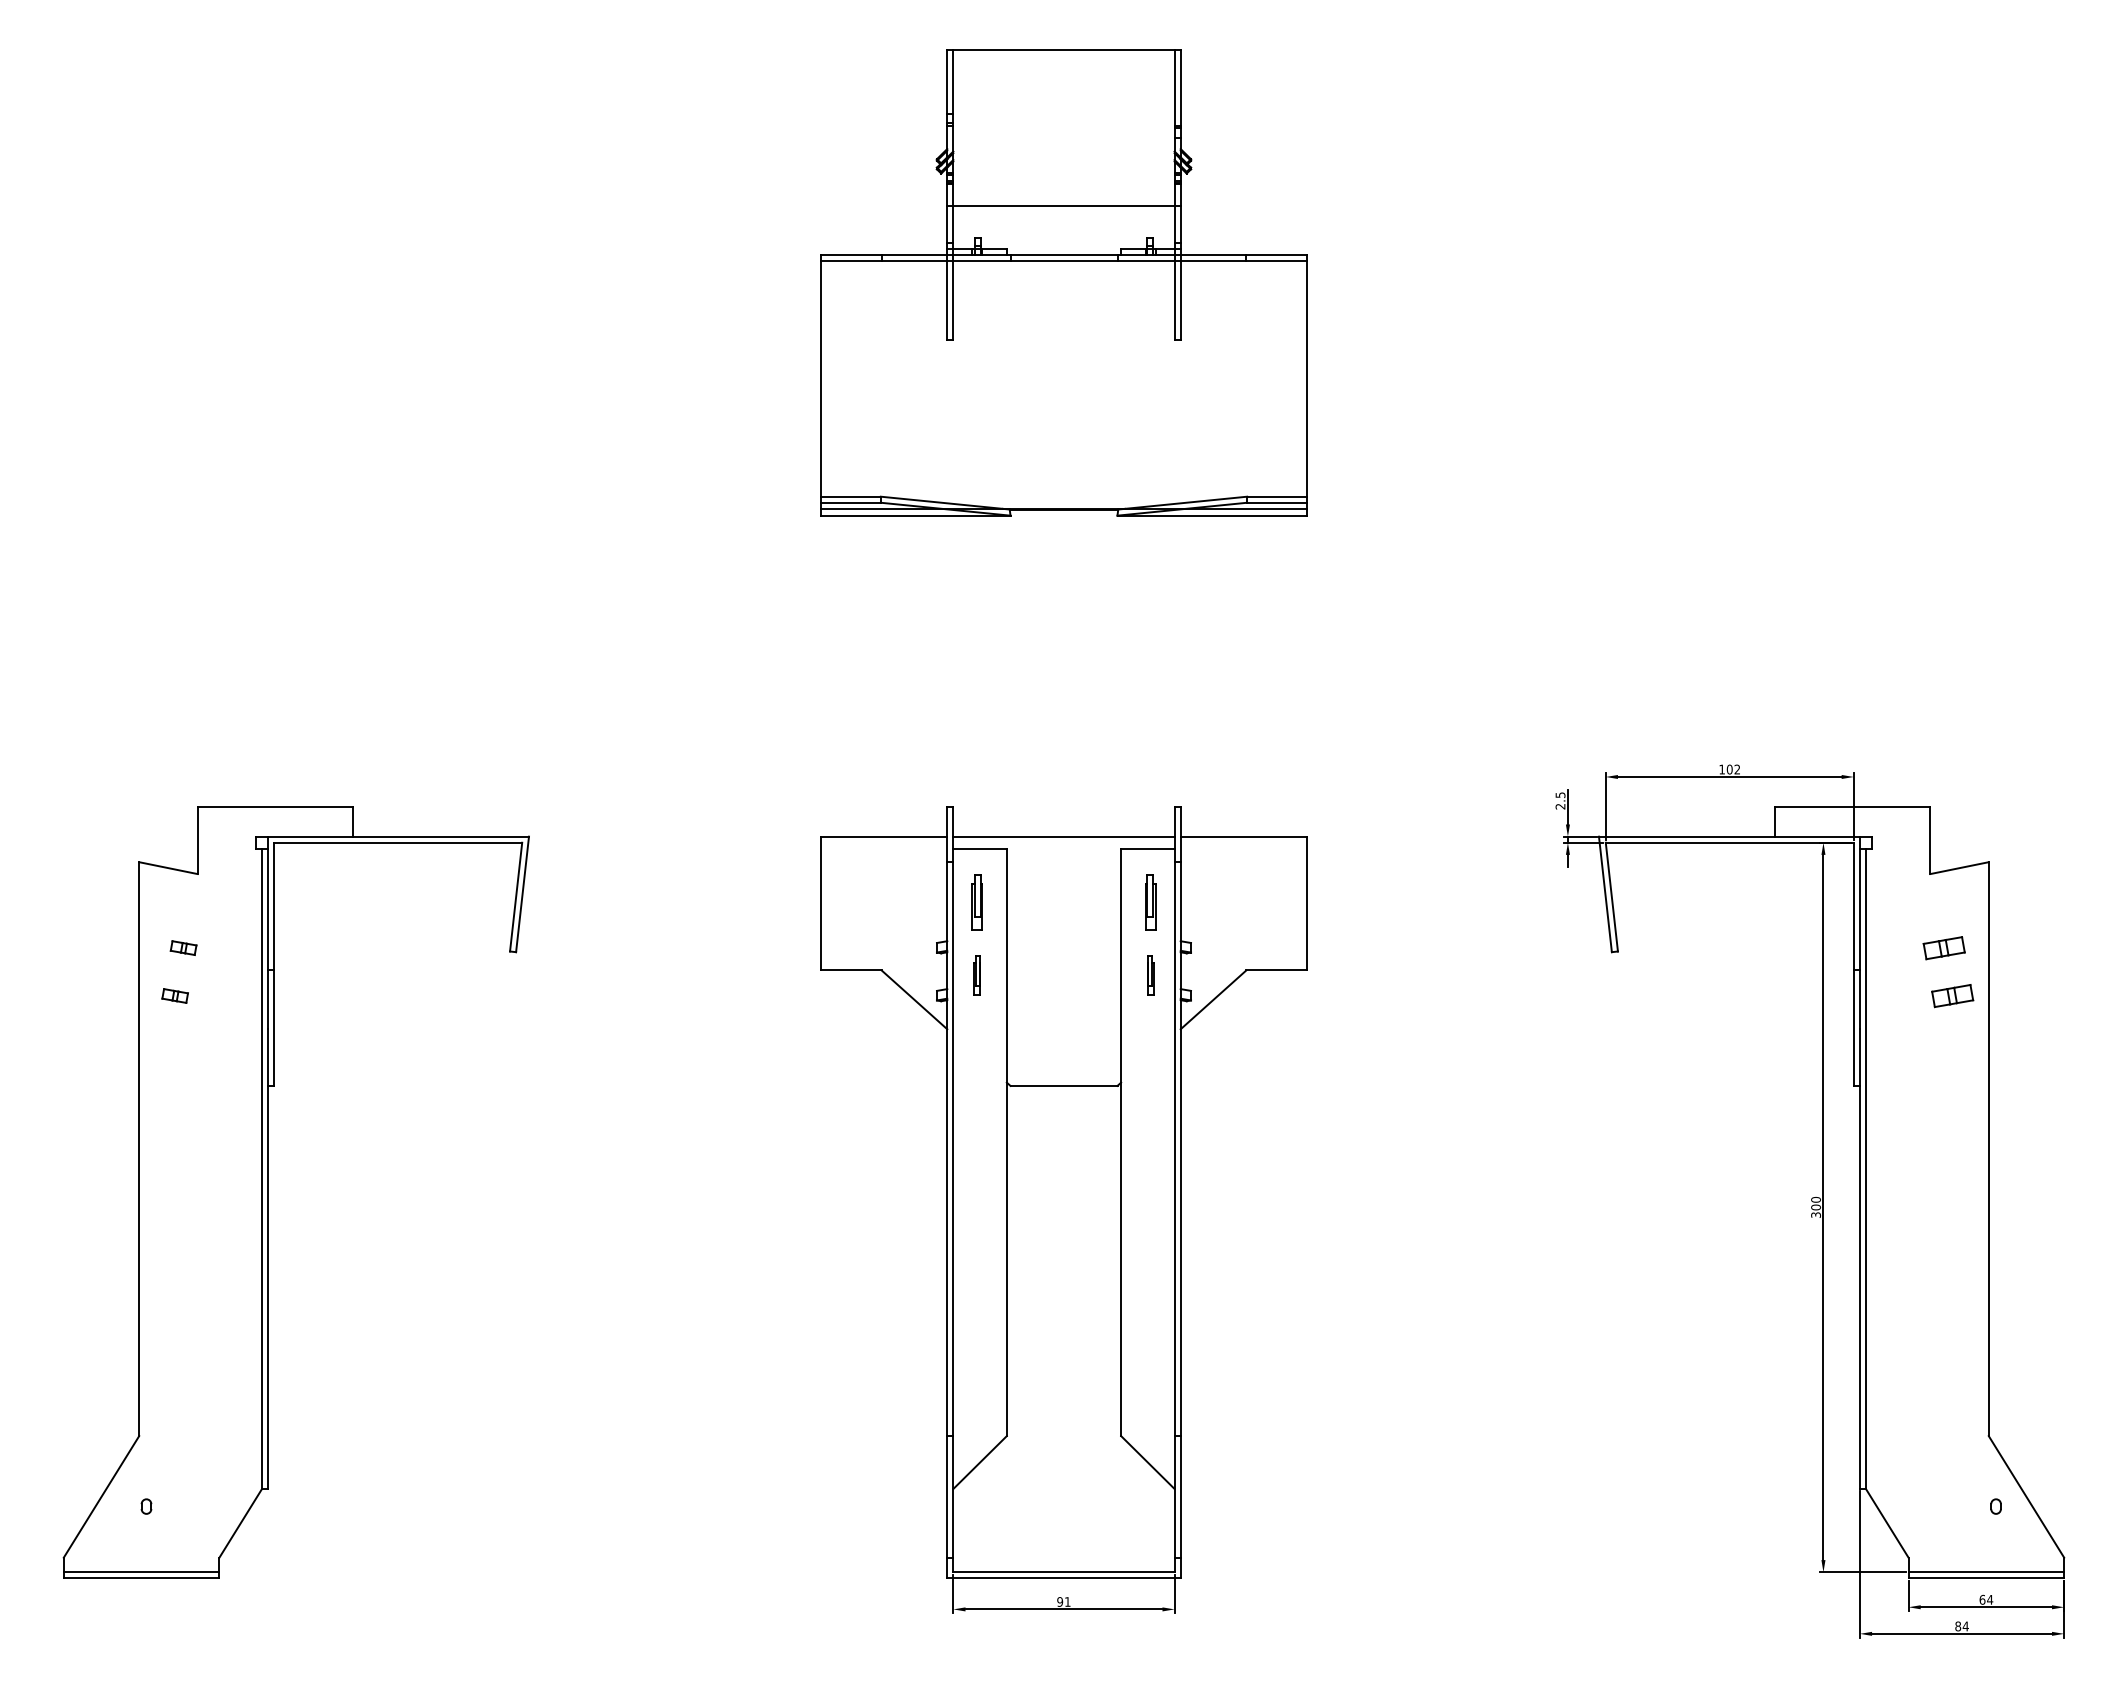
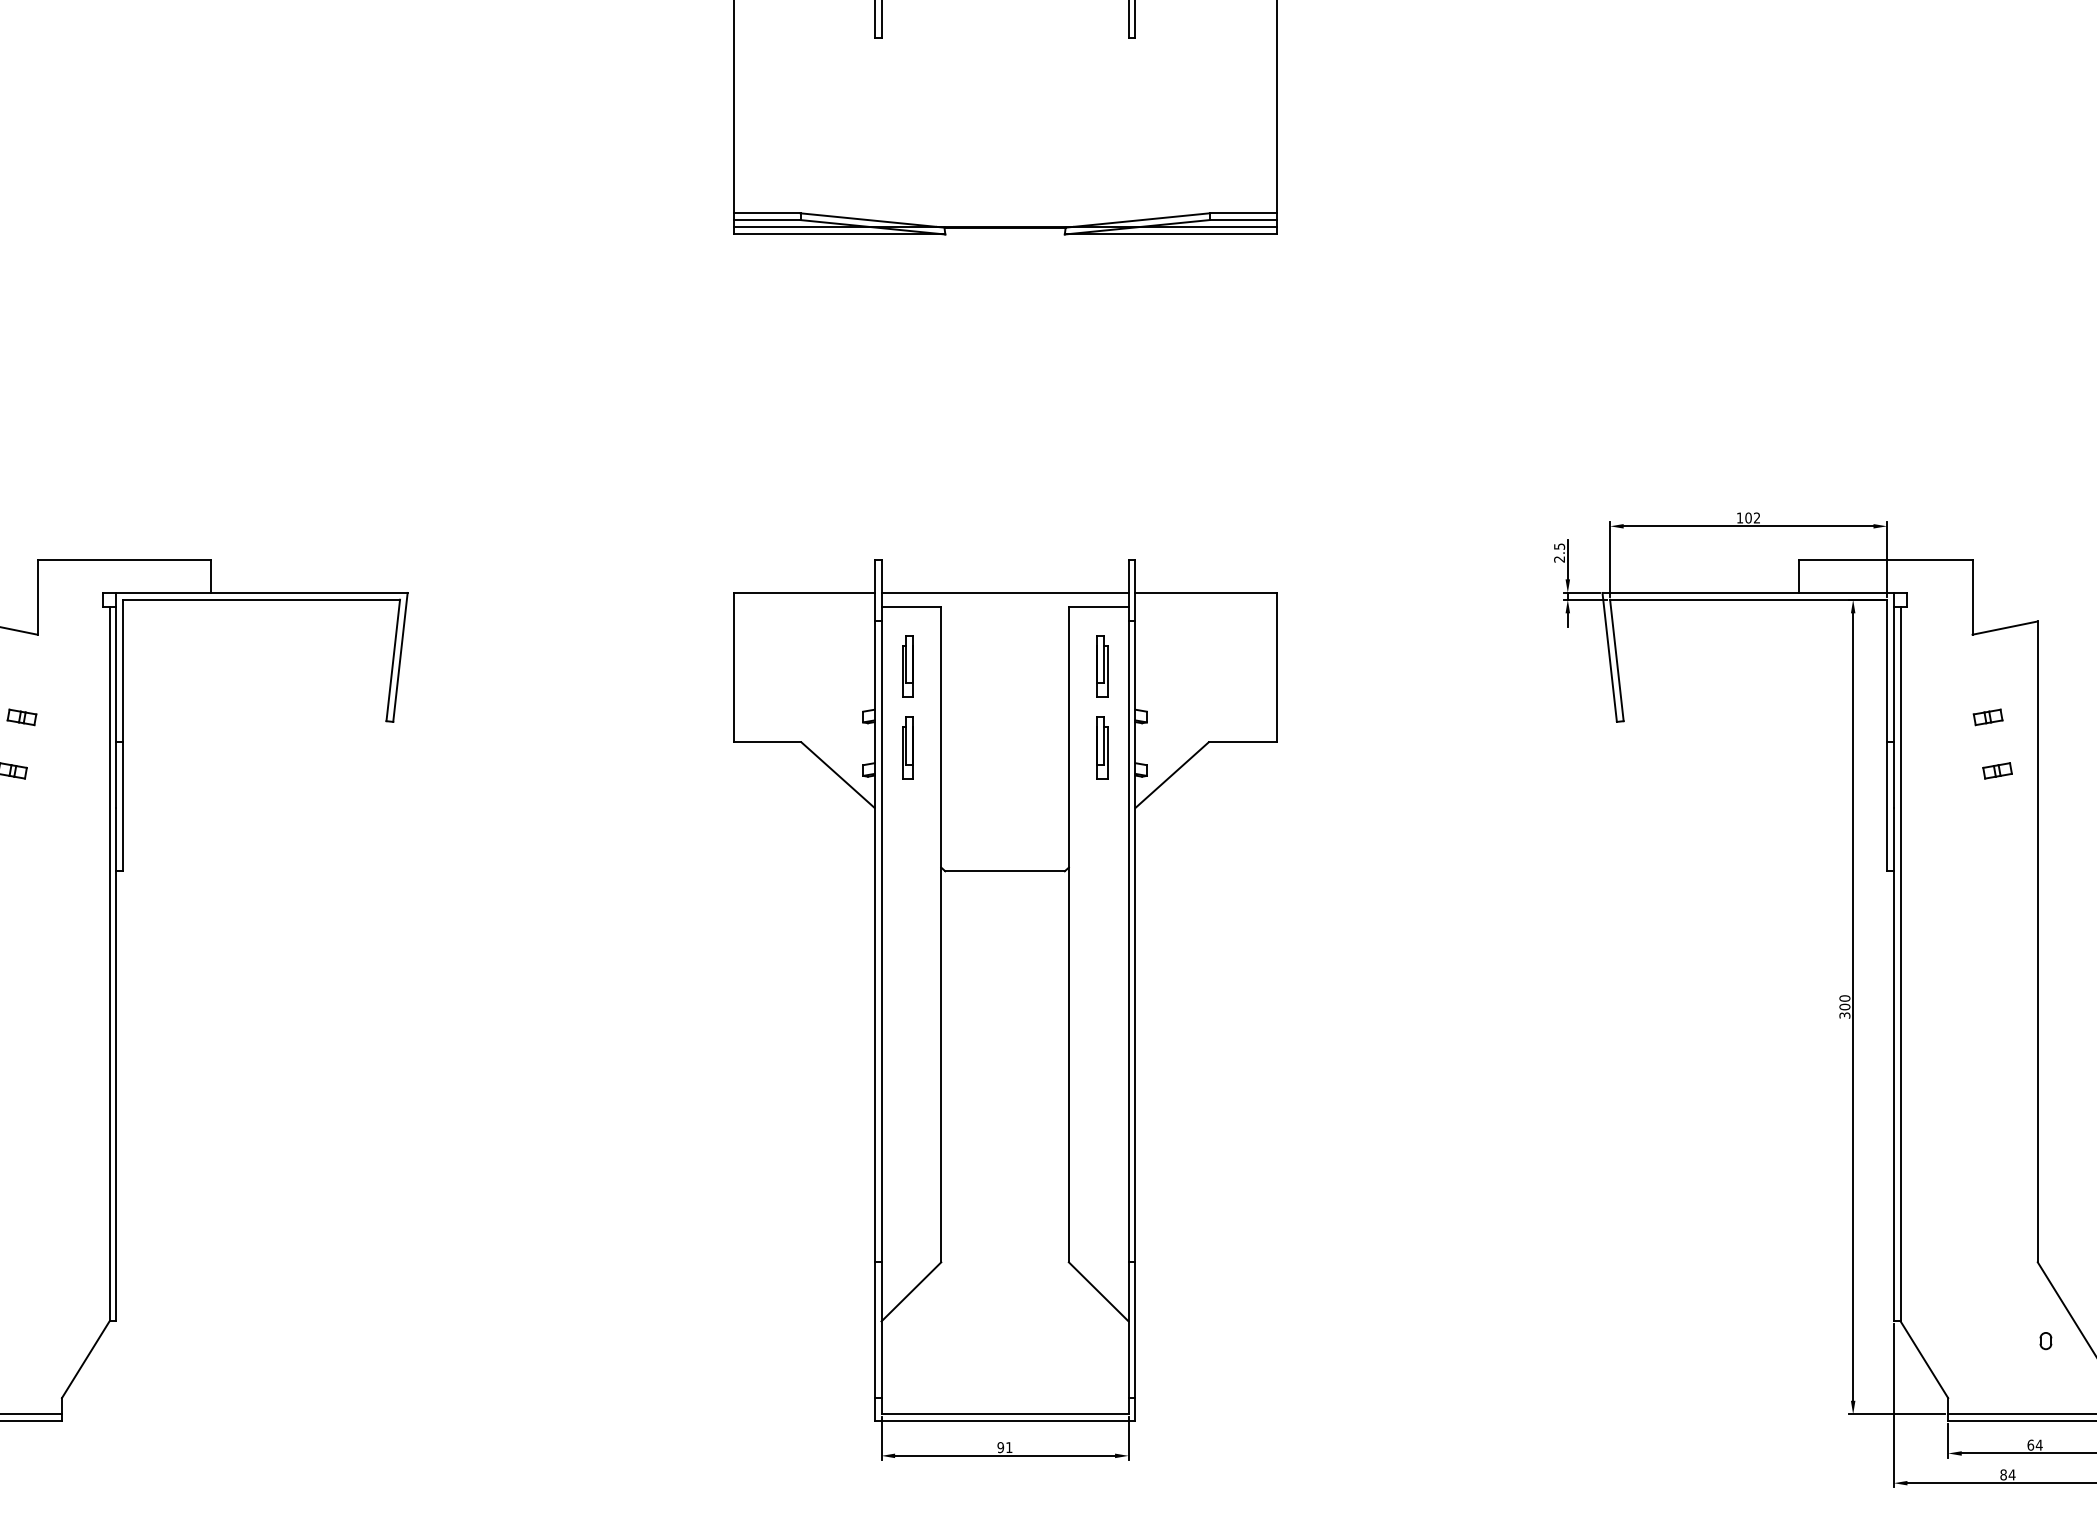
part: (1944, 947) -> (1988, 716), size x0.62
part: (976, 975) -> (907, 747), size x1.43
part: (1150, 975) -> (1101, 747), size x1.43
part: (1952, 995) -> (1997, 770), size x0.62

